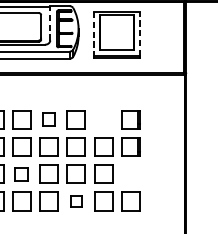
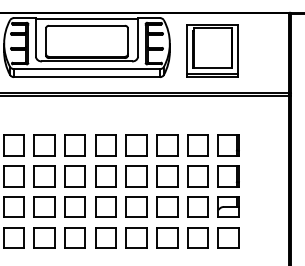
line: (50, 22) -> (138, 36), dashed -> solid
line: (94, 34) -> (187, 49), dashed -> solid
line: (139, 34) -> (238, 49), dashed -> solid
part: (48, 119) -> (136, 145), size x1.43
part: (103, 119) -> (197, 145), added
part: (21, 173) -> (105, 206), size x1.43
part: (130, 173) -> (228, 206), added
part: (76, 201) -> (167, 237), size x1.67

